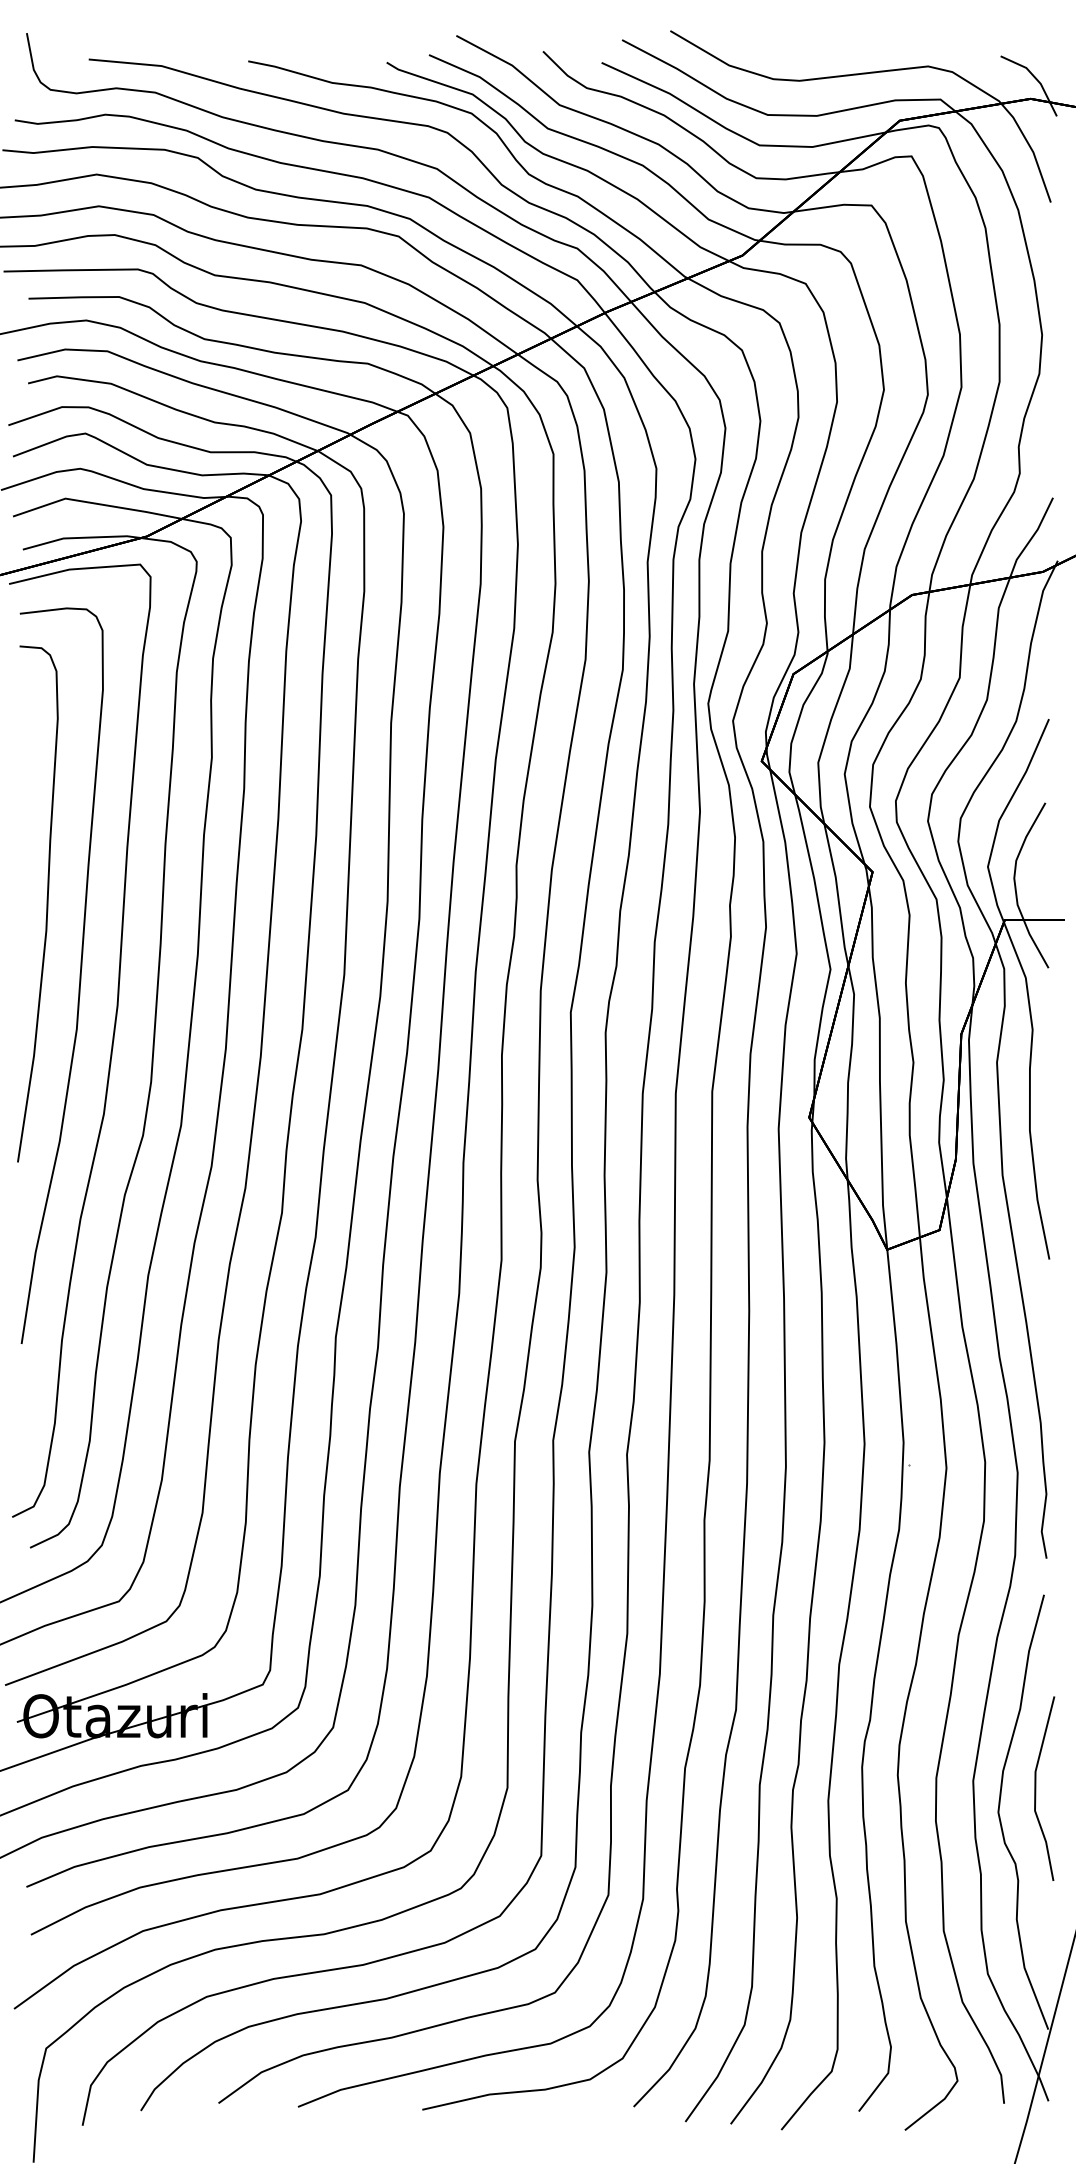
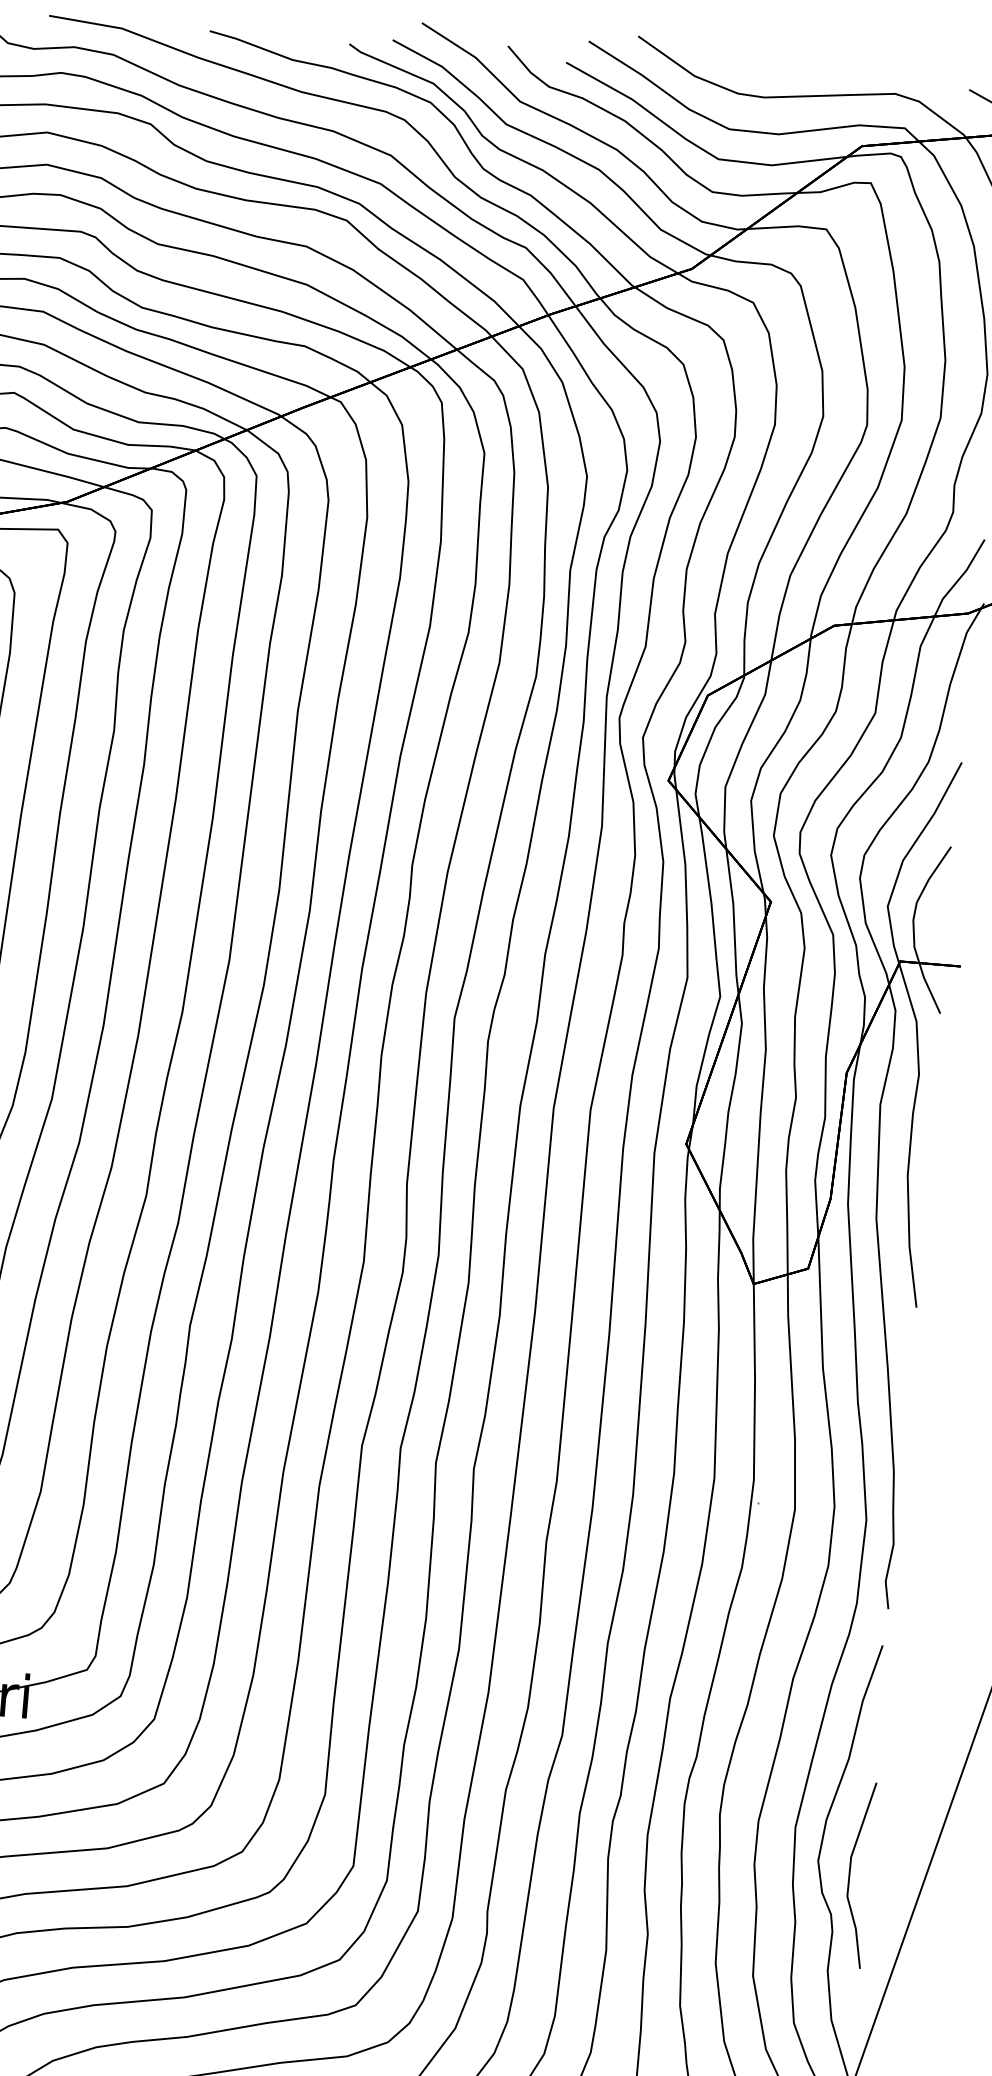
line: (1036, 1788) -> (850, 1874), moved

